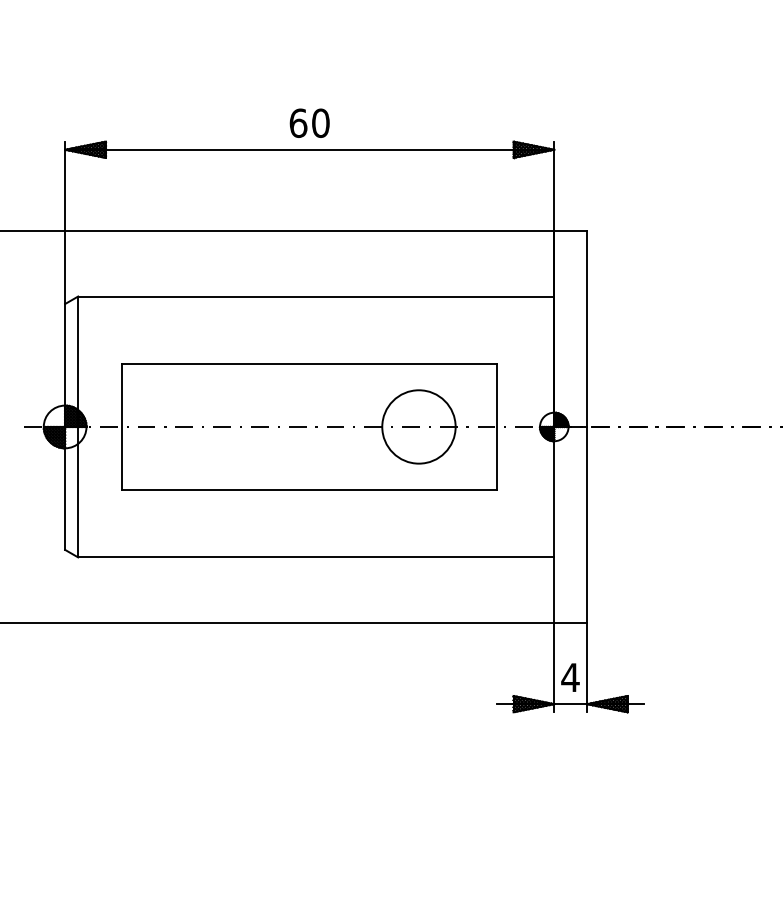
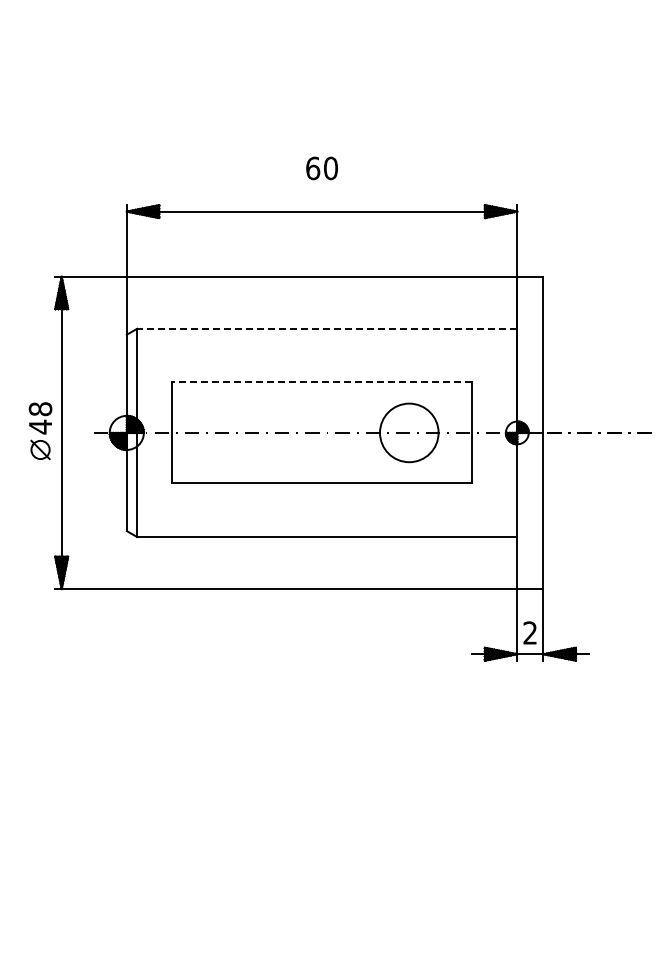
text: (308, 123) -> (321, 168), moved
line: (315, 296) -> (326, 328), solid -> dashed
line: (310, 363) -> (322, 382), solid -> dashed
text: (569, 676) -> (529, 632), 4 -> 2

